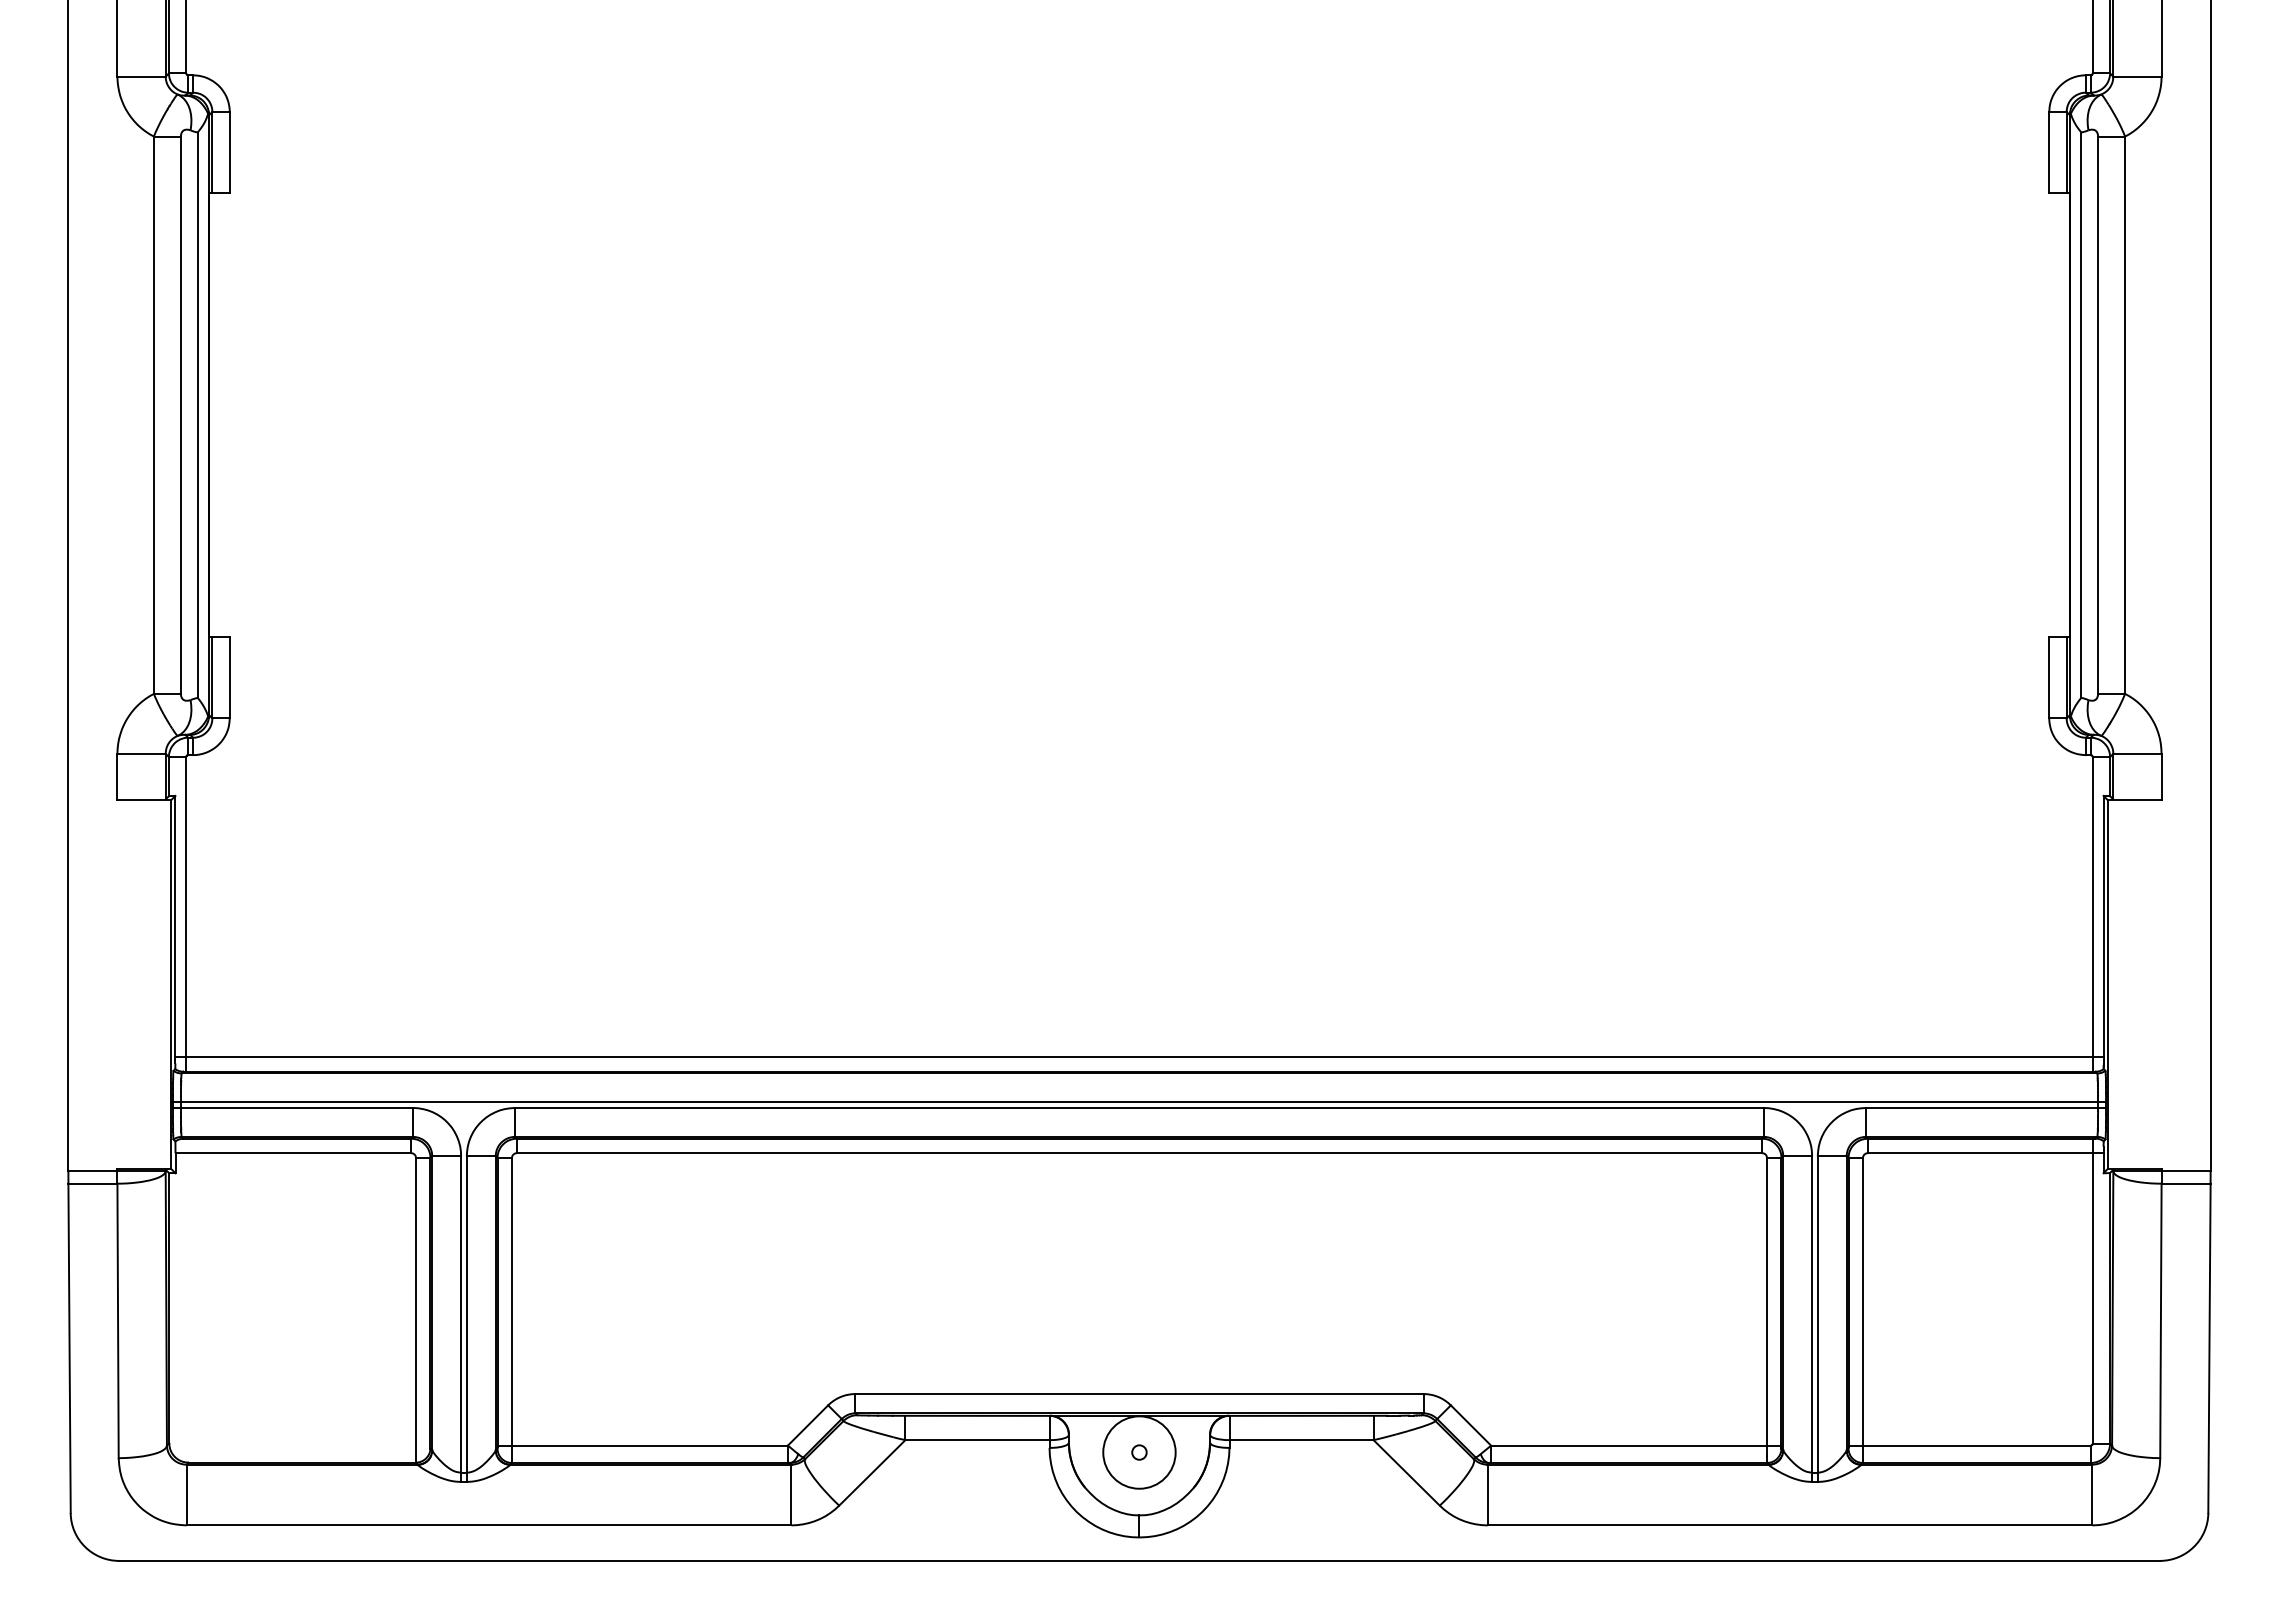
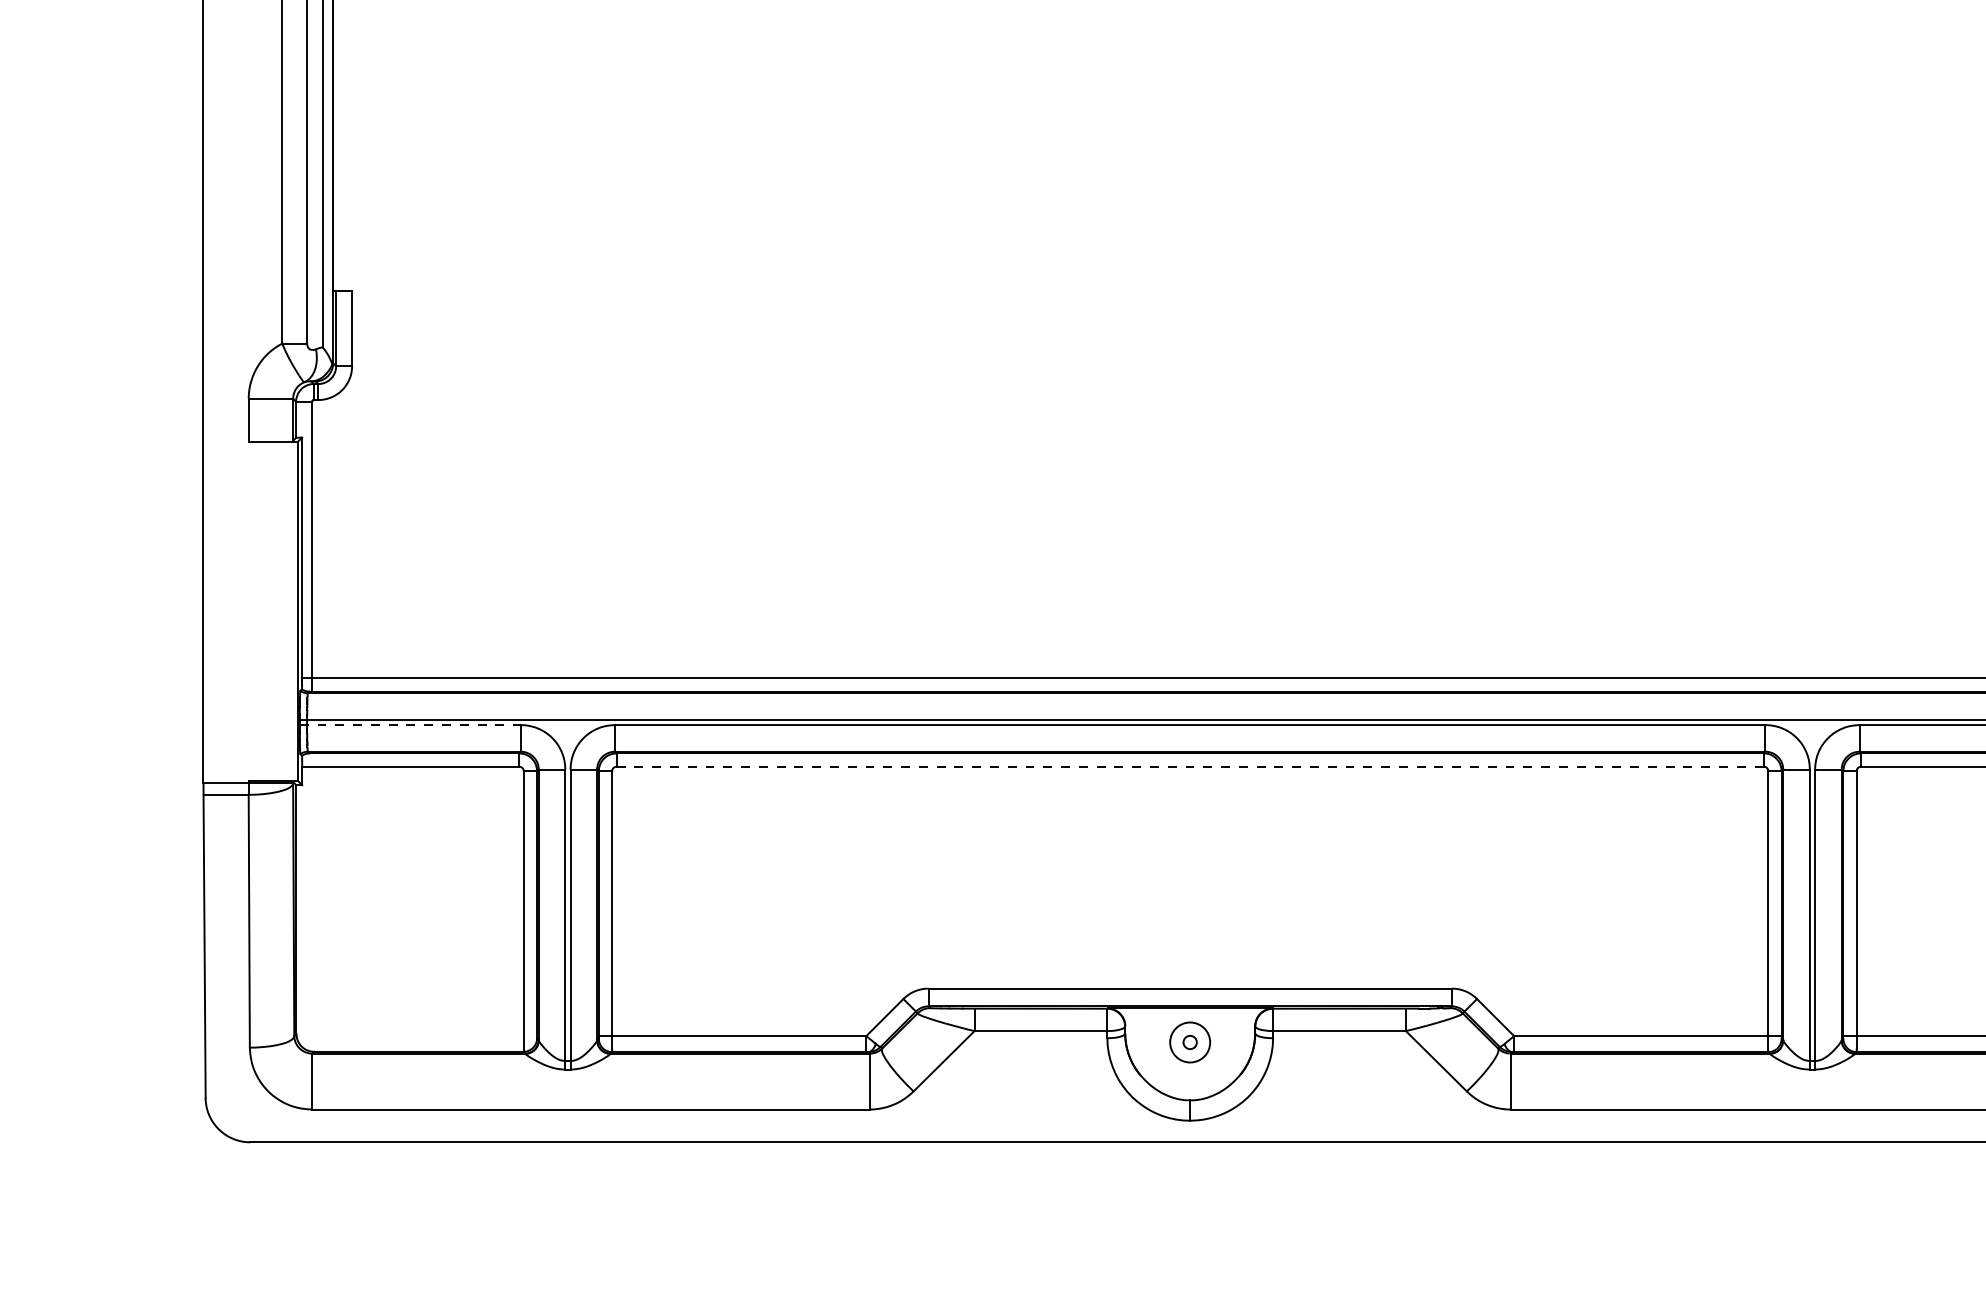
line: (292, 1107) -> (409, 724), solid -> dashed
line: (1139, 1153) -> (1190, 767), solid -> dashed
circle: (1139, 1452) -> (1190, 1042), size x0.6

